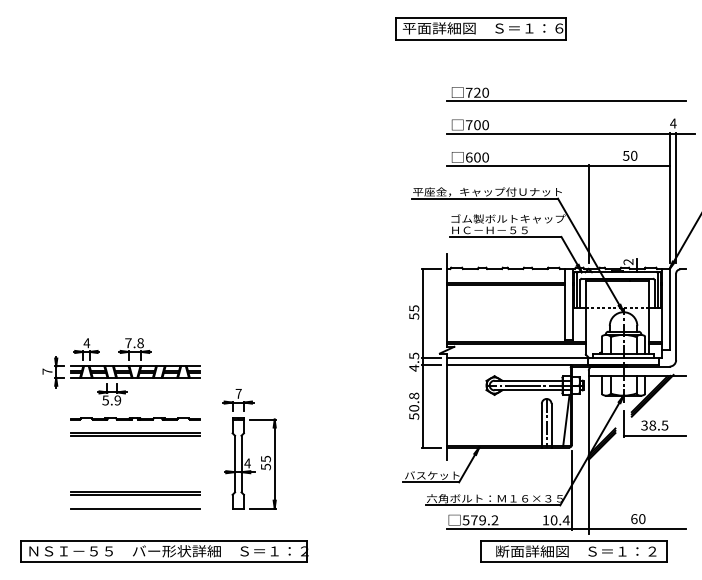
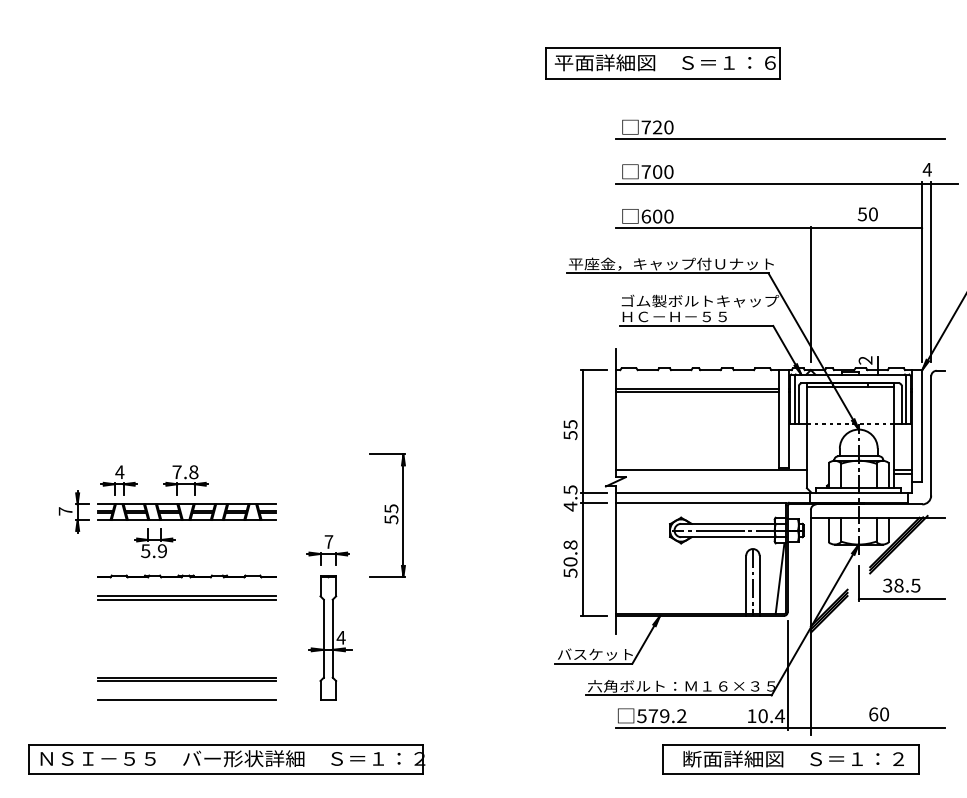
part: (481, 28) -> (662, 63), moved
line: (515, 344) -> (710, 473), removed
part: (263, 463) -> (387, 515), moved

